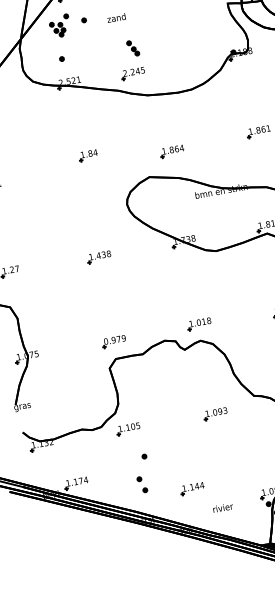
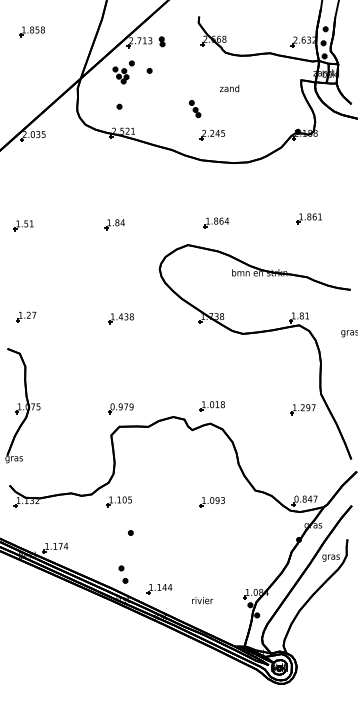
text: (116, 18) -> (229, 88), moved
part: (133, 74) -> (212, 135), moved
part: (88, 155) -> (114, 224), moved
part: (142, 484) -> (123, 574), moved
part: (192, 489) -> (159, 589), moved

